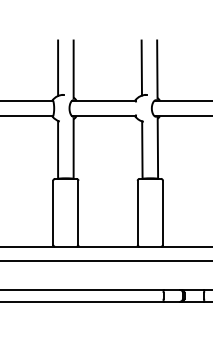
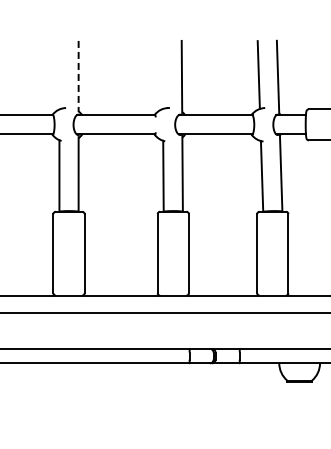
line: (58, 67) -> (59, 74), removed
line: (141, 67) -> (162, 74), removed
line: (73, 69) -> (78, 76), solid -> dashed

